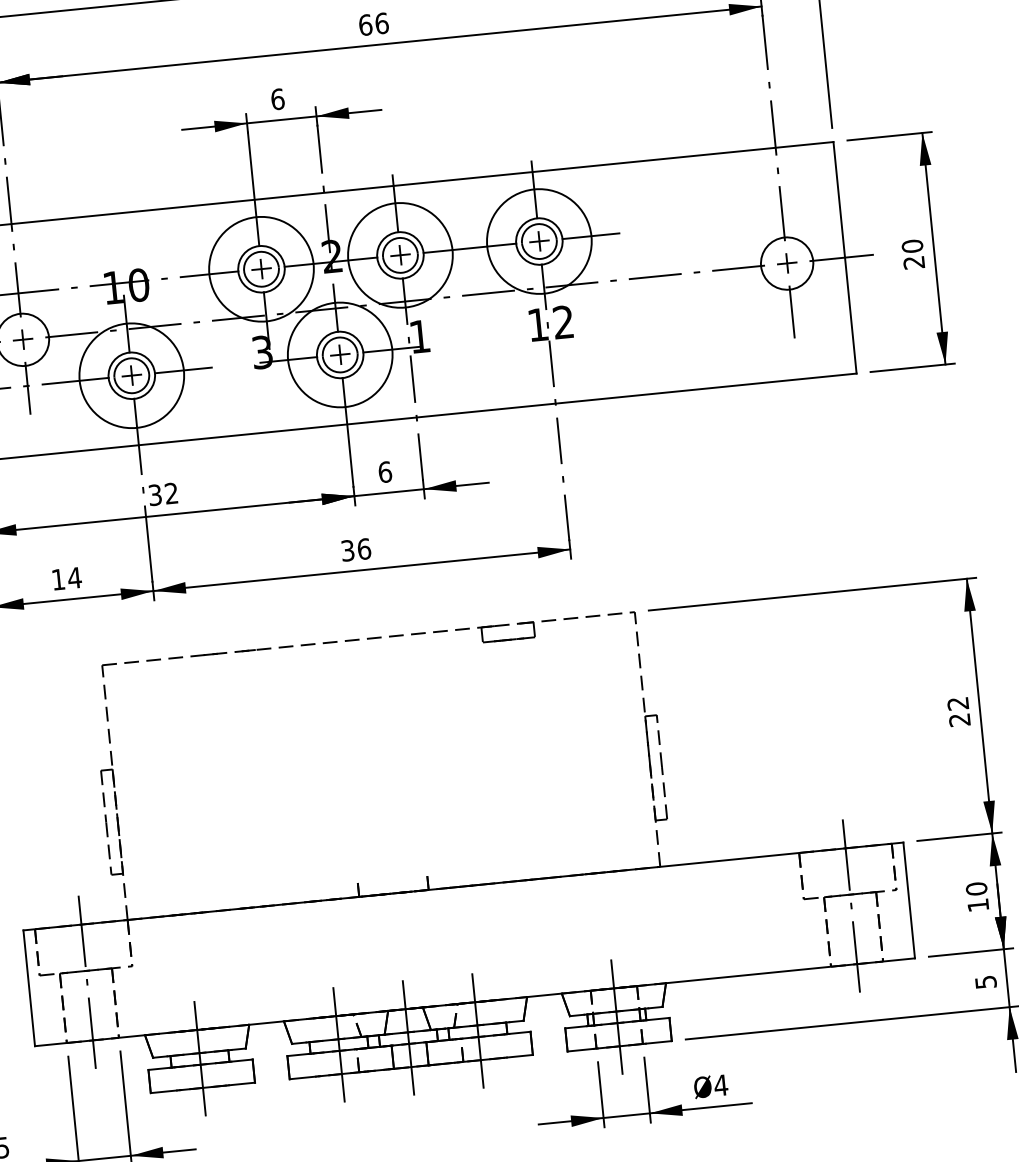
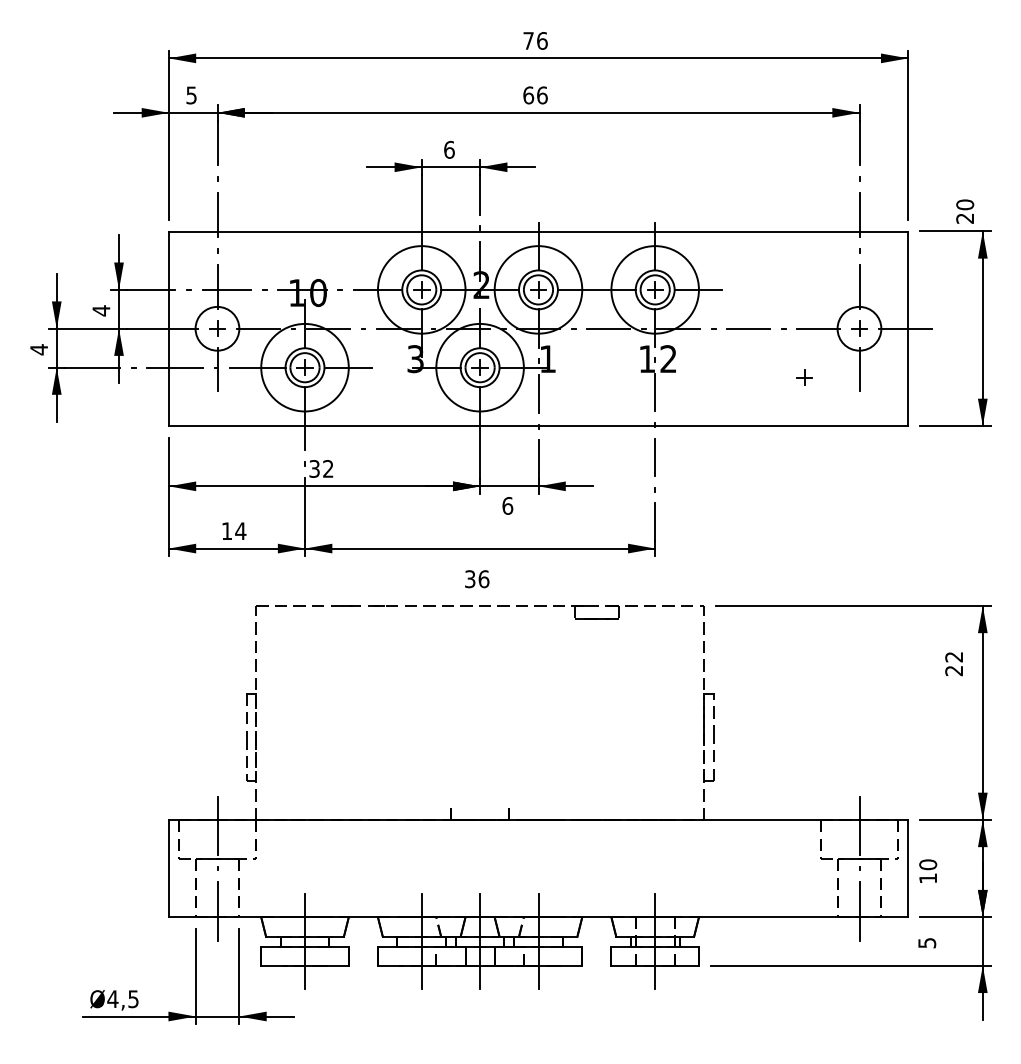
text: (913, 254) -> (965, 211), moved
part: (727, 328) -> (804, 377), added
text: (384, 471) -> (507, 505), moved
text: (356, 550) -> (477, 579), moved
text: (958, 712) -> (953, 664), moved
text: (977, 895) -> (928, 870), moved
text: (986, 982) -> (927, 943), moved
part: (642, 1090) -> (670, 1004), removed

